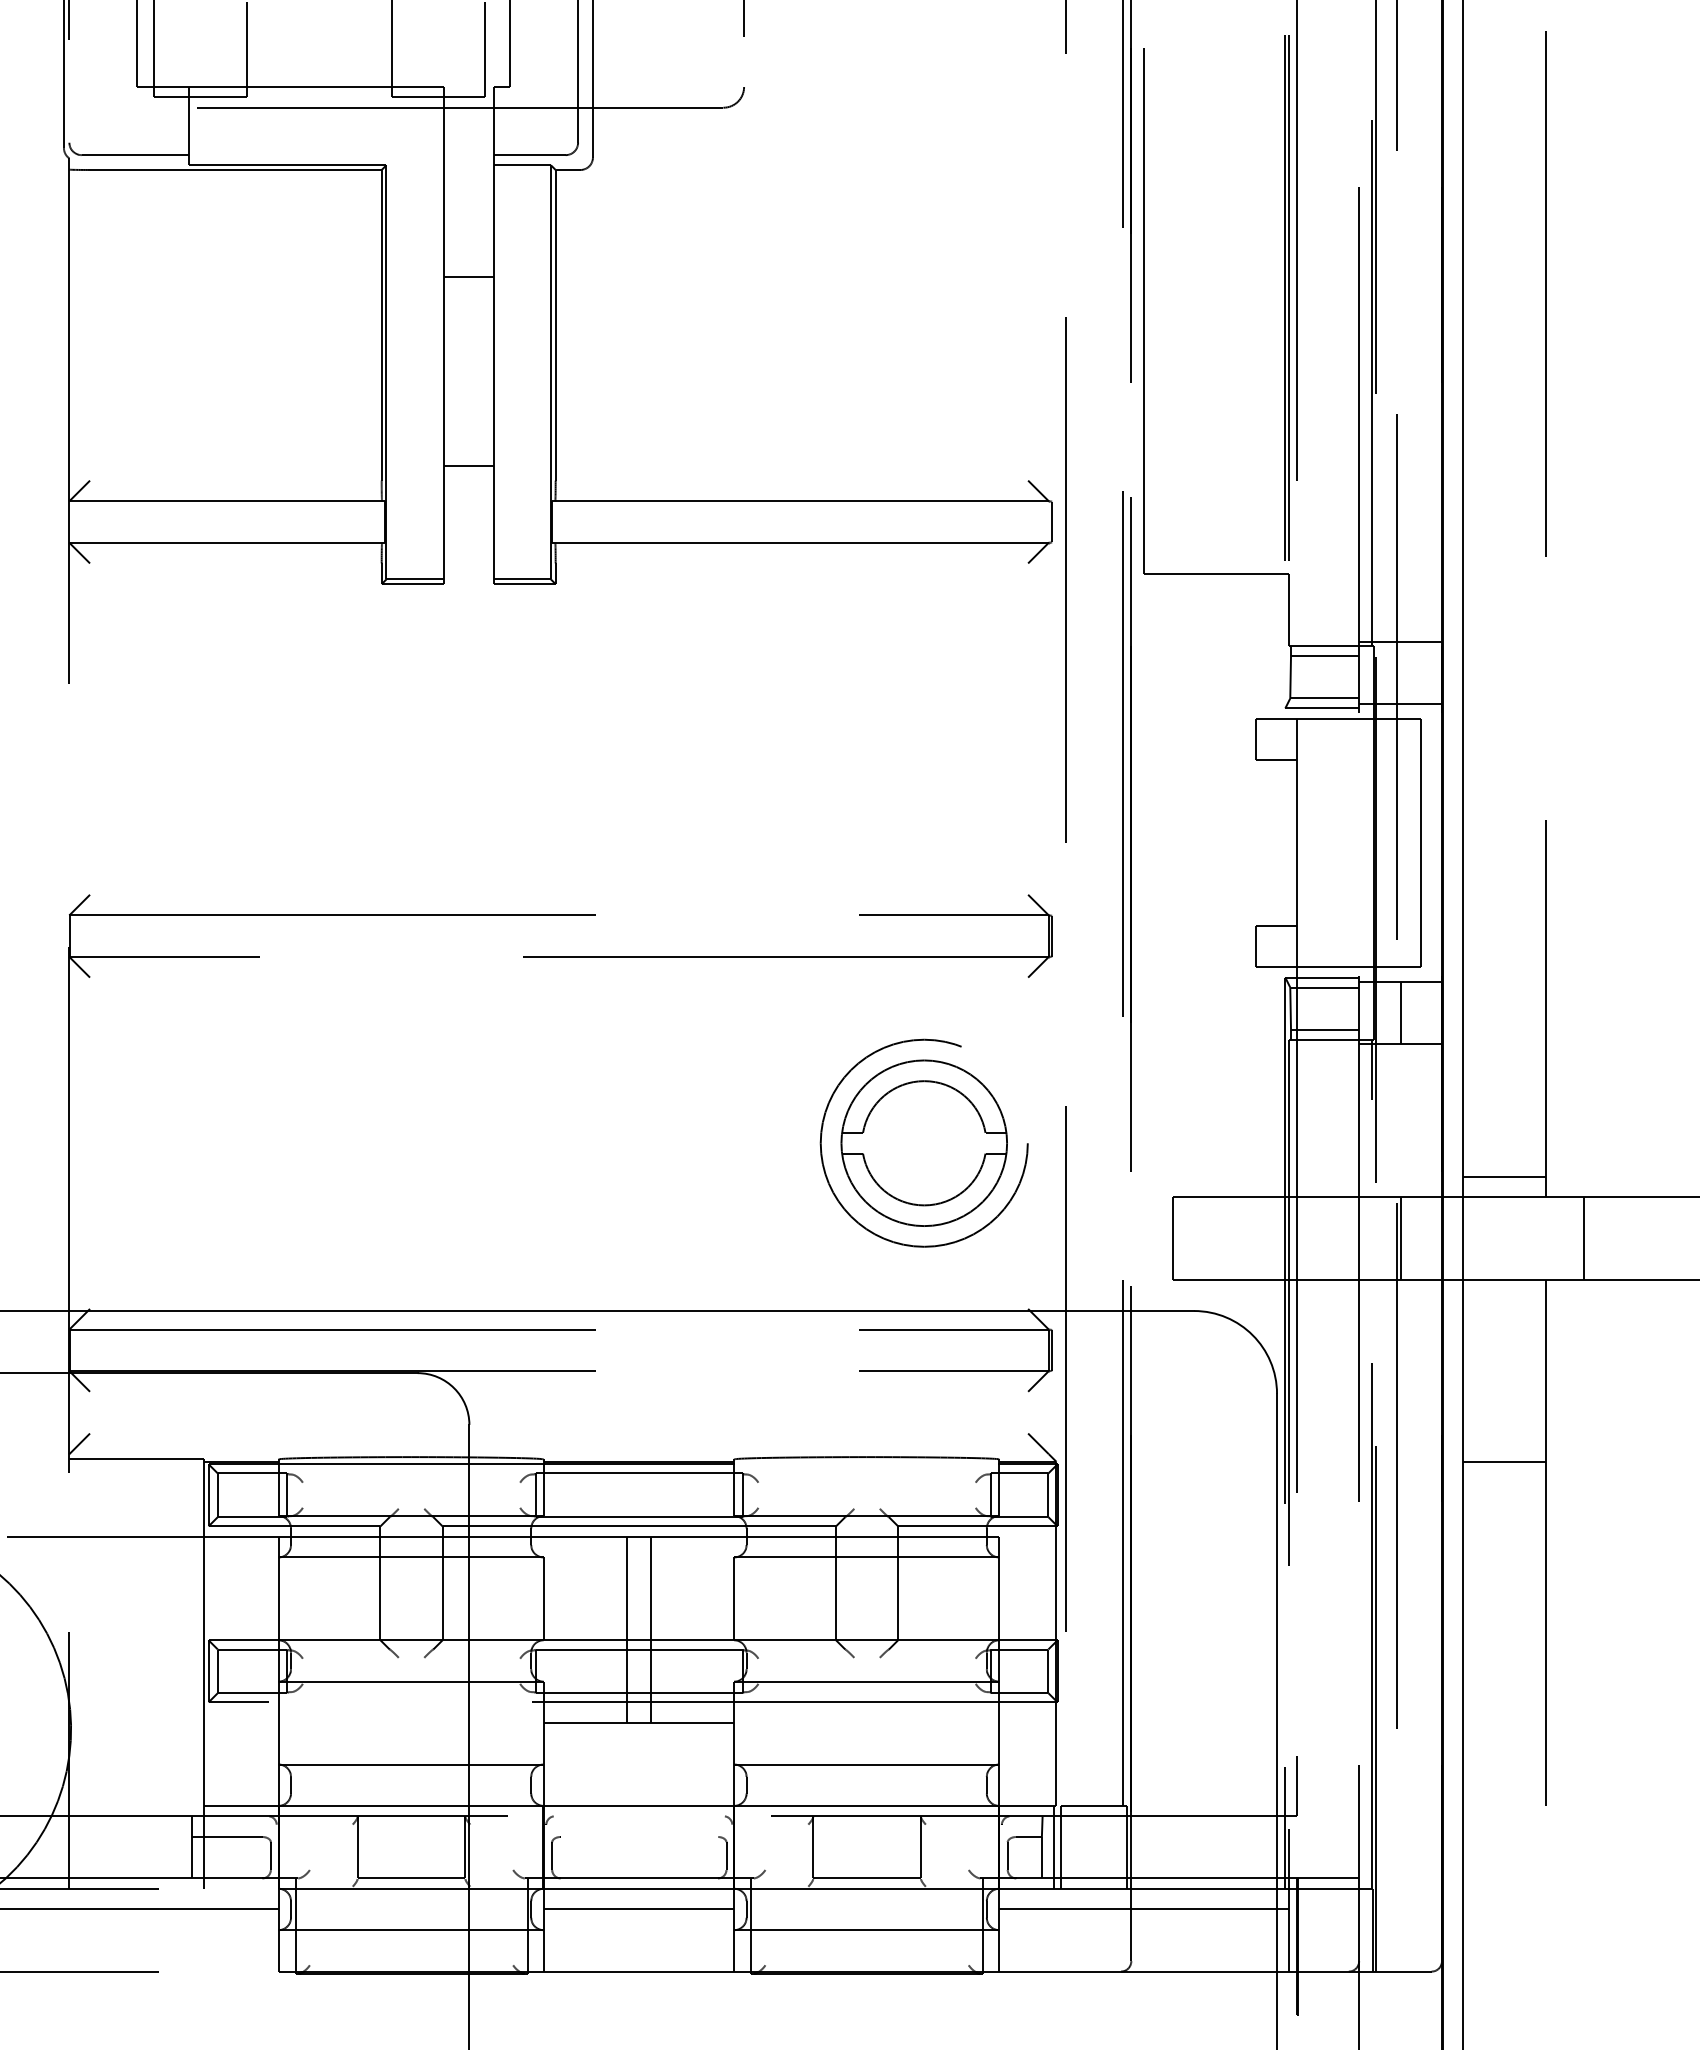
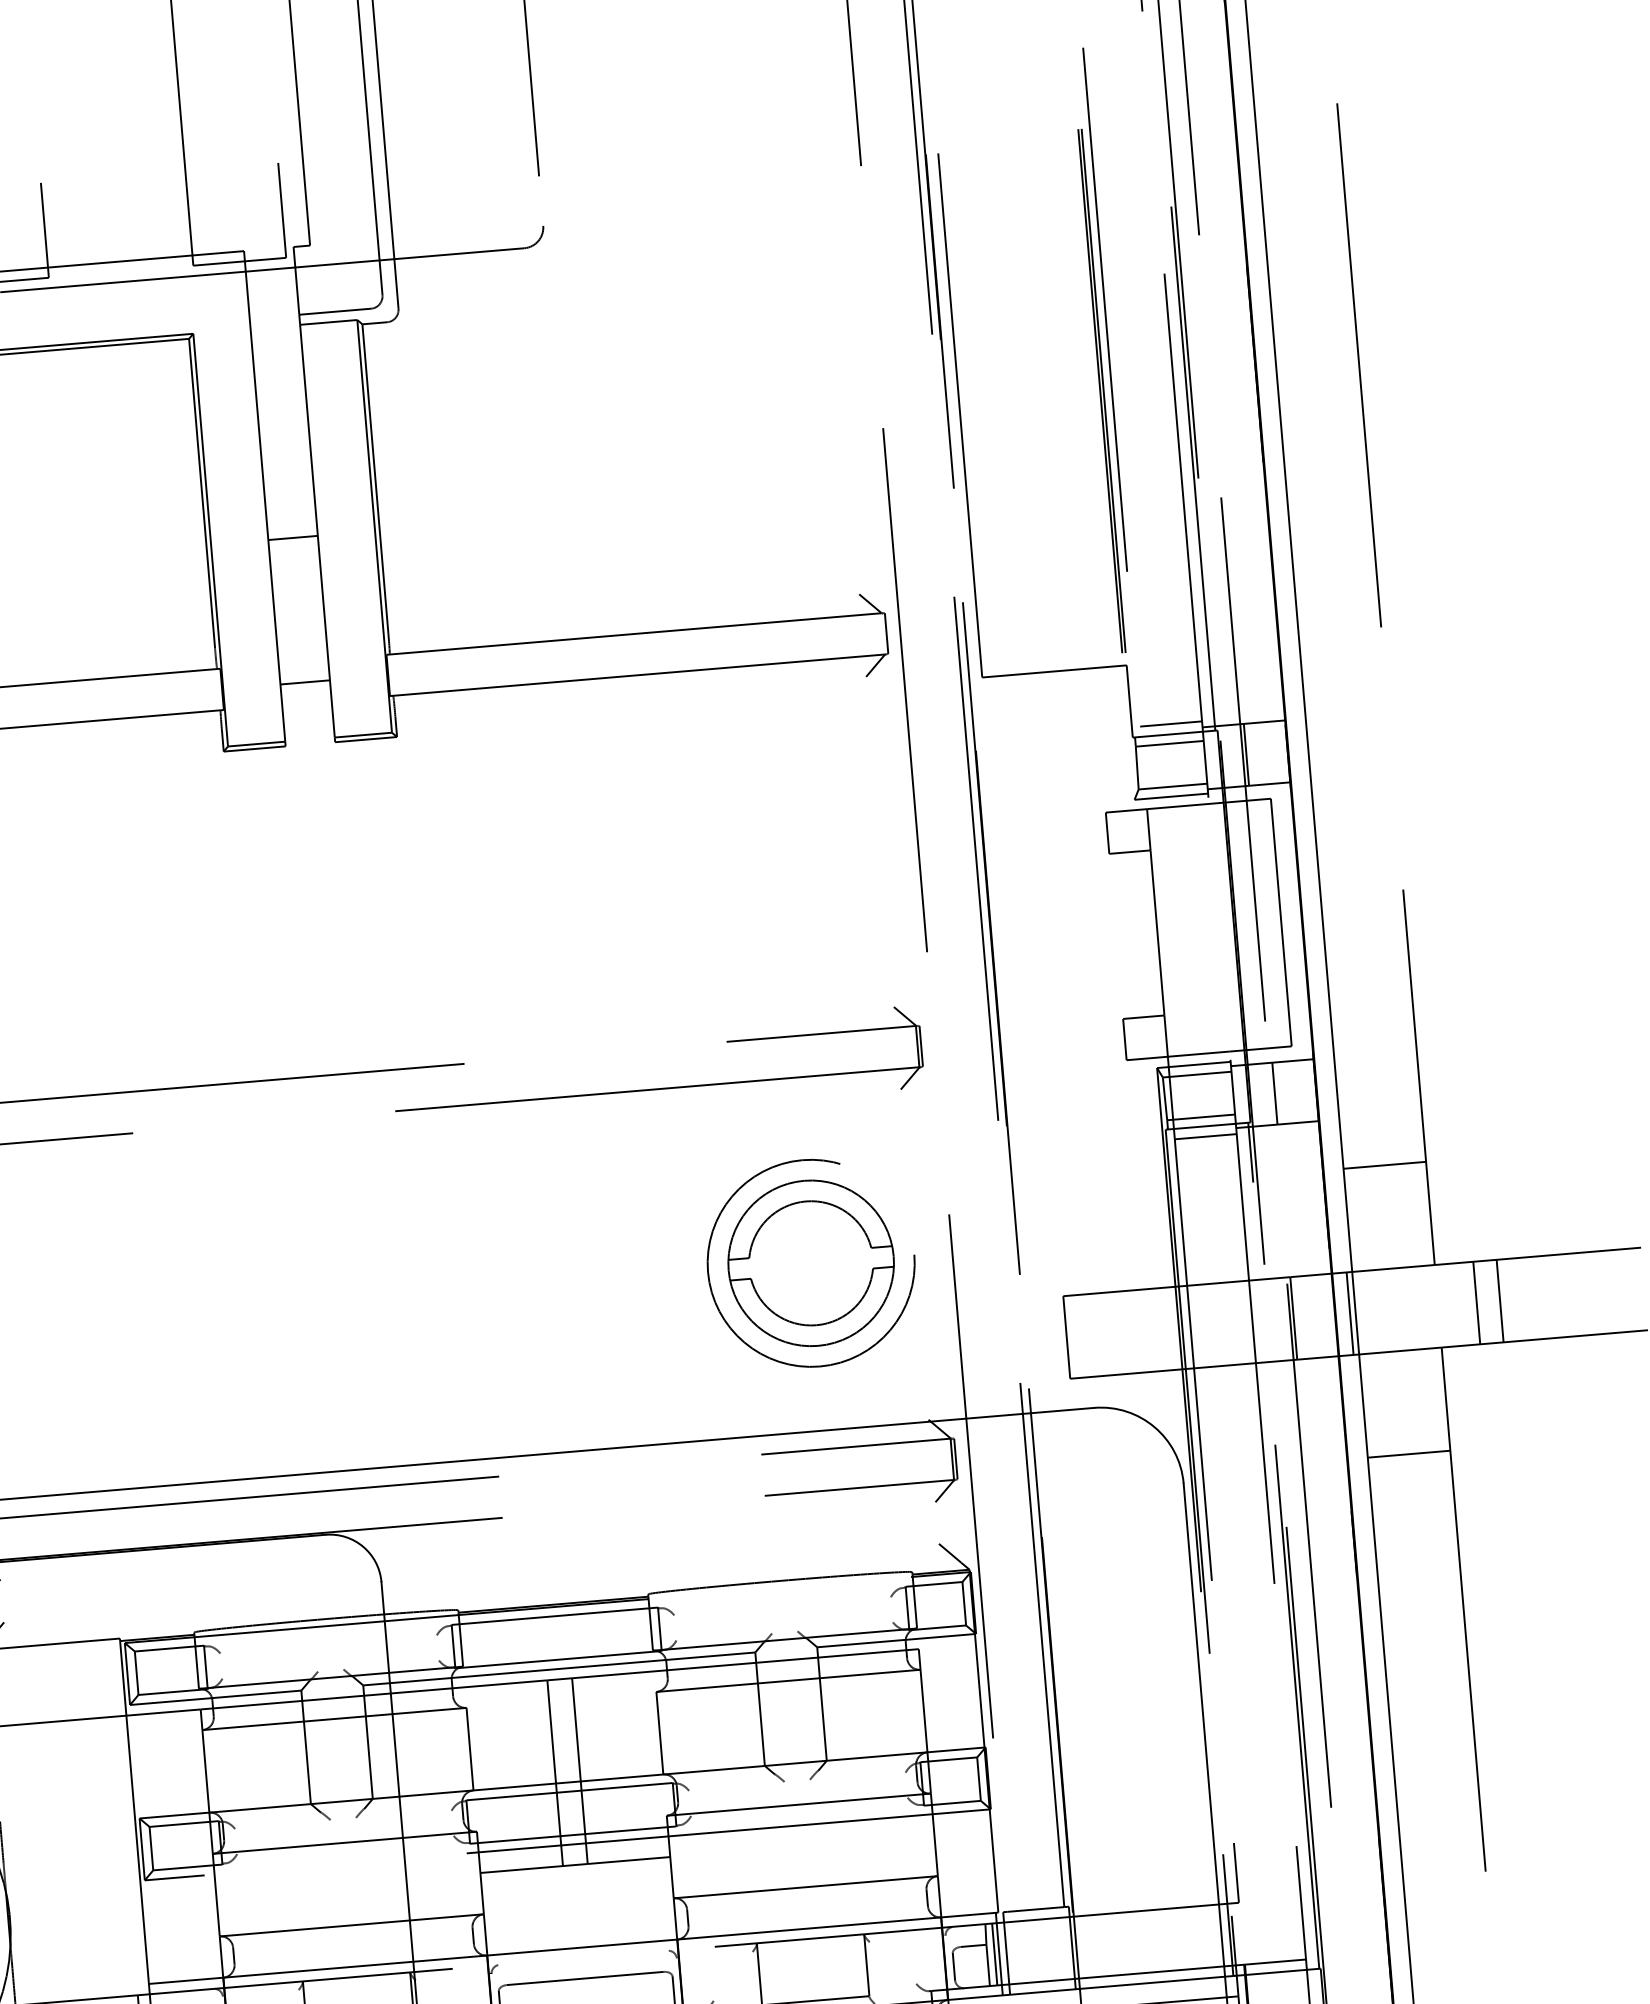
line: (468, 277) -> (292, 538), moved
line: (468, 466) -> (305, 682), moved
line: (1328, 635) -> (1171, 723), added
line: (1400, 672) -> (1246, 754), added
line: (1328, 1050) -> (1206, 1137), added
line: (1503, 1176) -> (1384, 1165), moved
line: (1457, 1238) -> (1350, 1313), added
line: (1607, 1238) -> (1499, 1301), added
line: (1503, 1462) -> (1408, 1454), moved
line: (639, 1837) -> (585, 1978), added
line: (1049, 1847) -> (994, 1954), added

